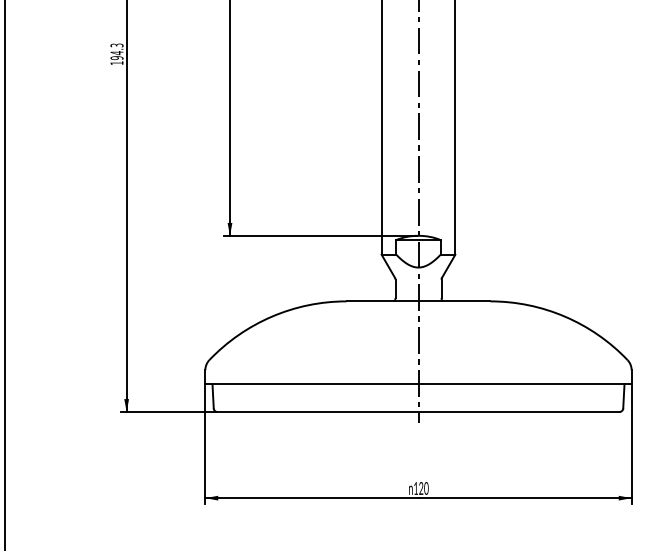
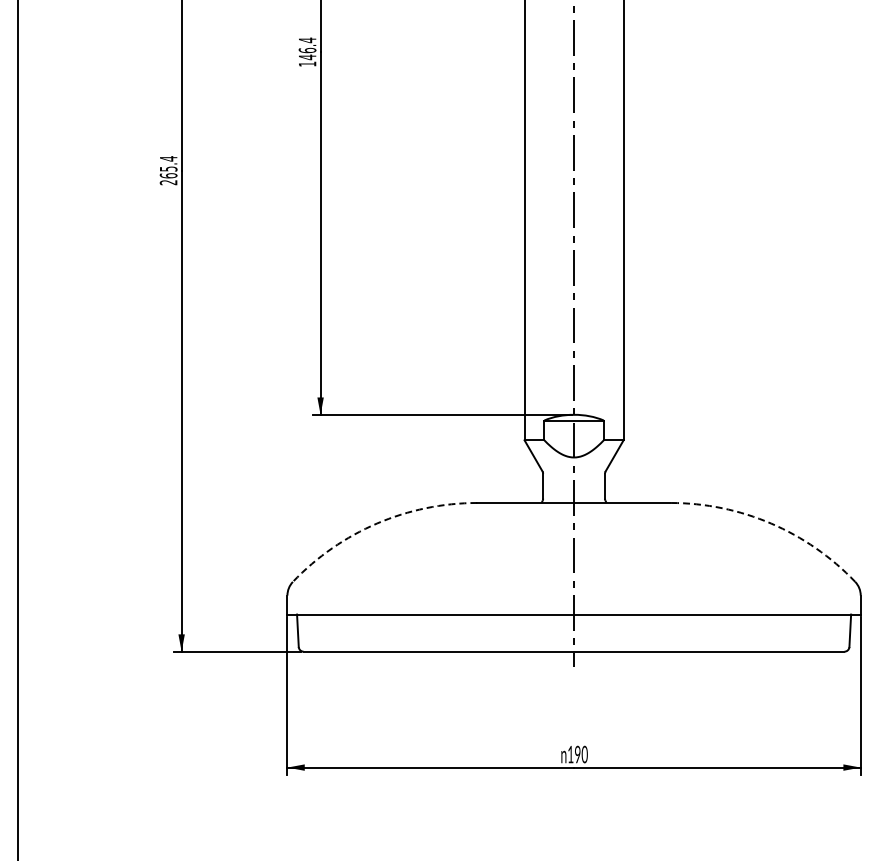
text: (116, 54) -> (168, 170), 194.3 -> 265.4
arc: (272, 316) -> (377, 523), solid -> dashed
arc: (565, 316) -> (771, 523), solid -> dashed
text: (421, 489) -> (577, 755), 120 -> 190

